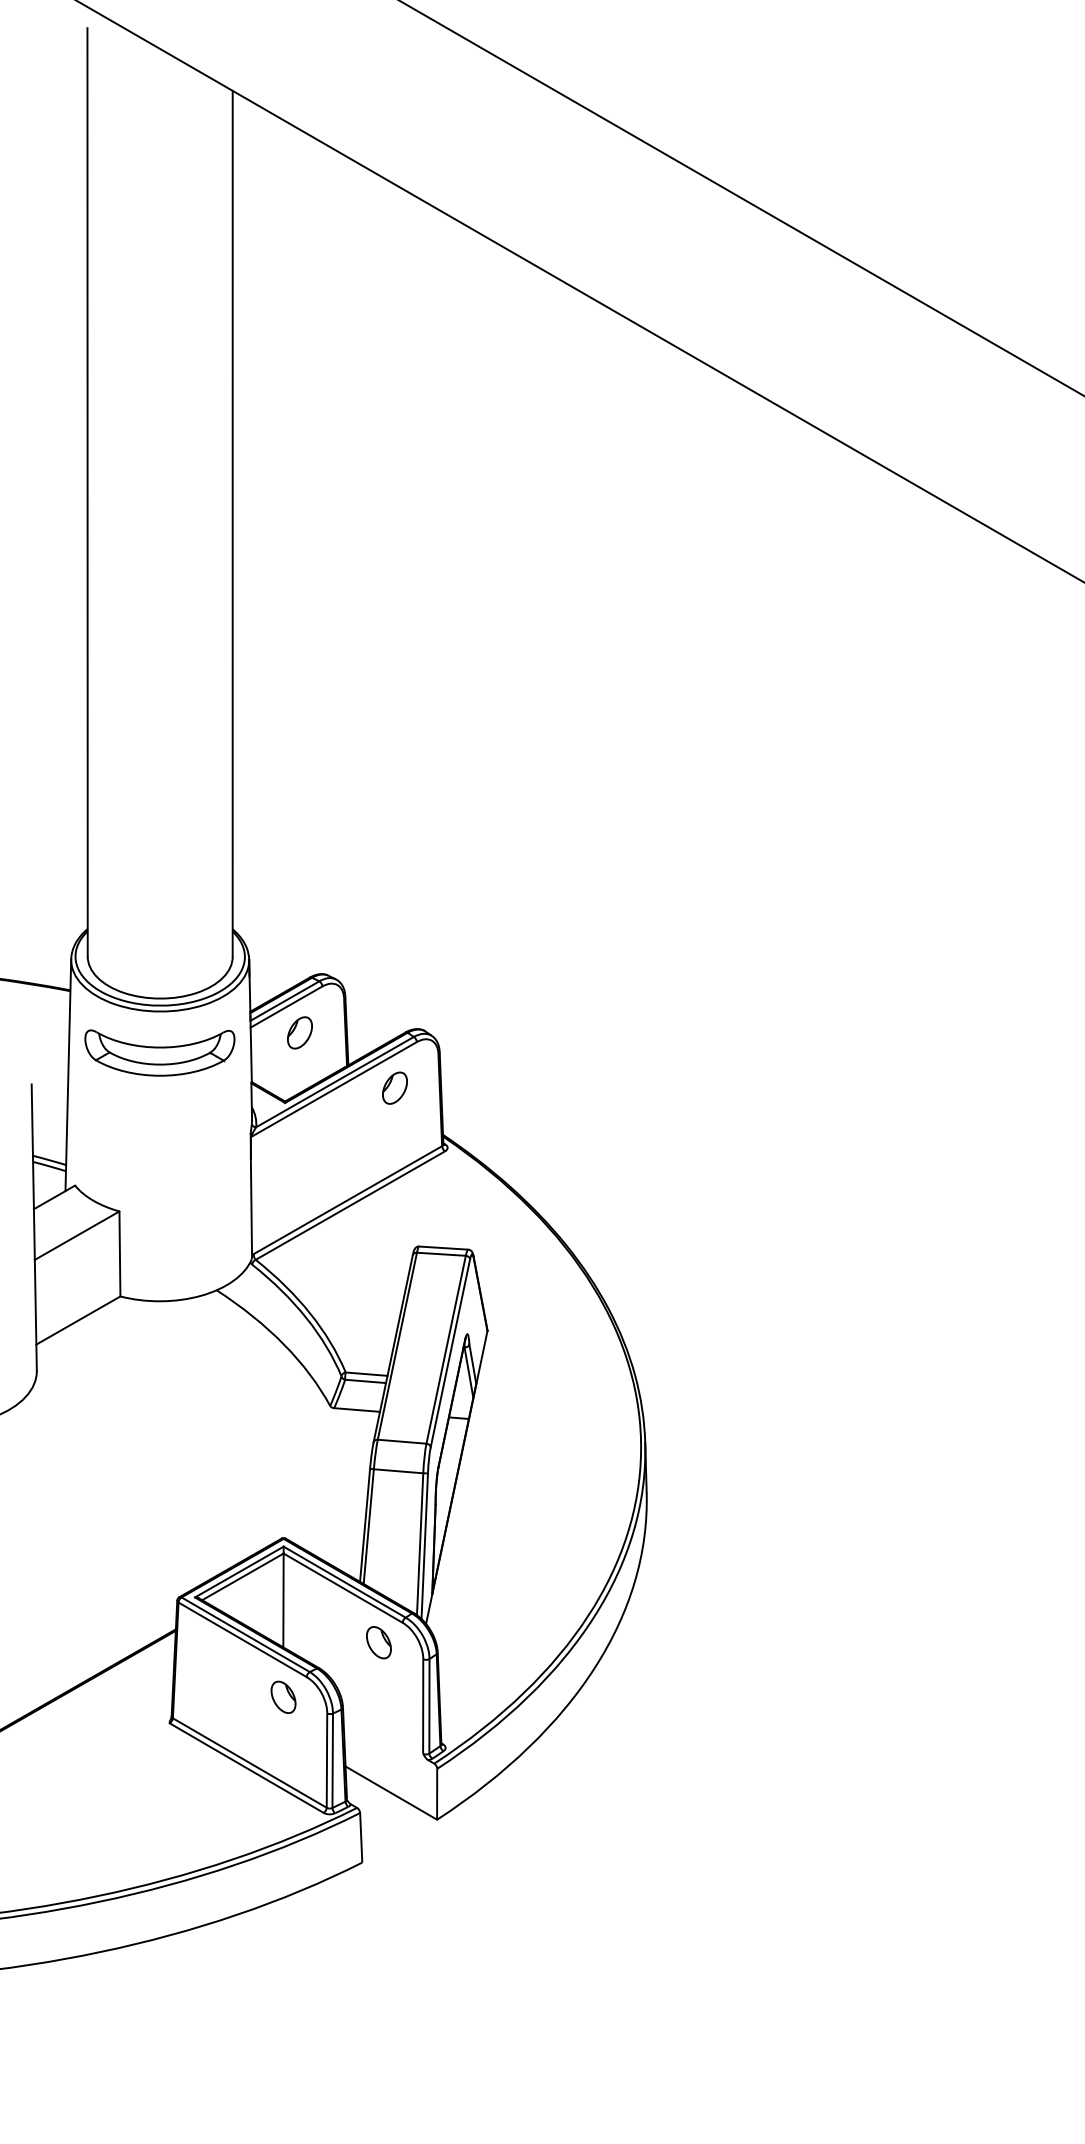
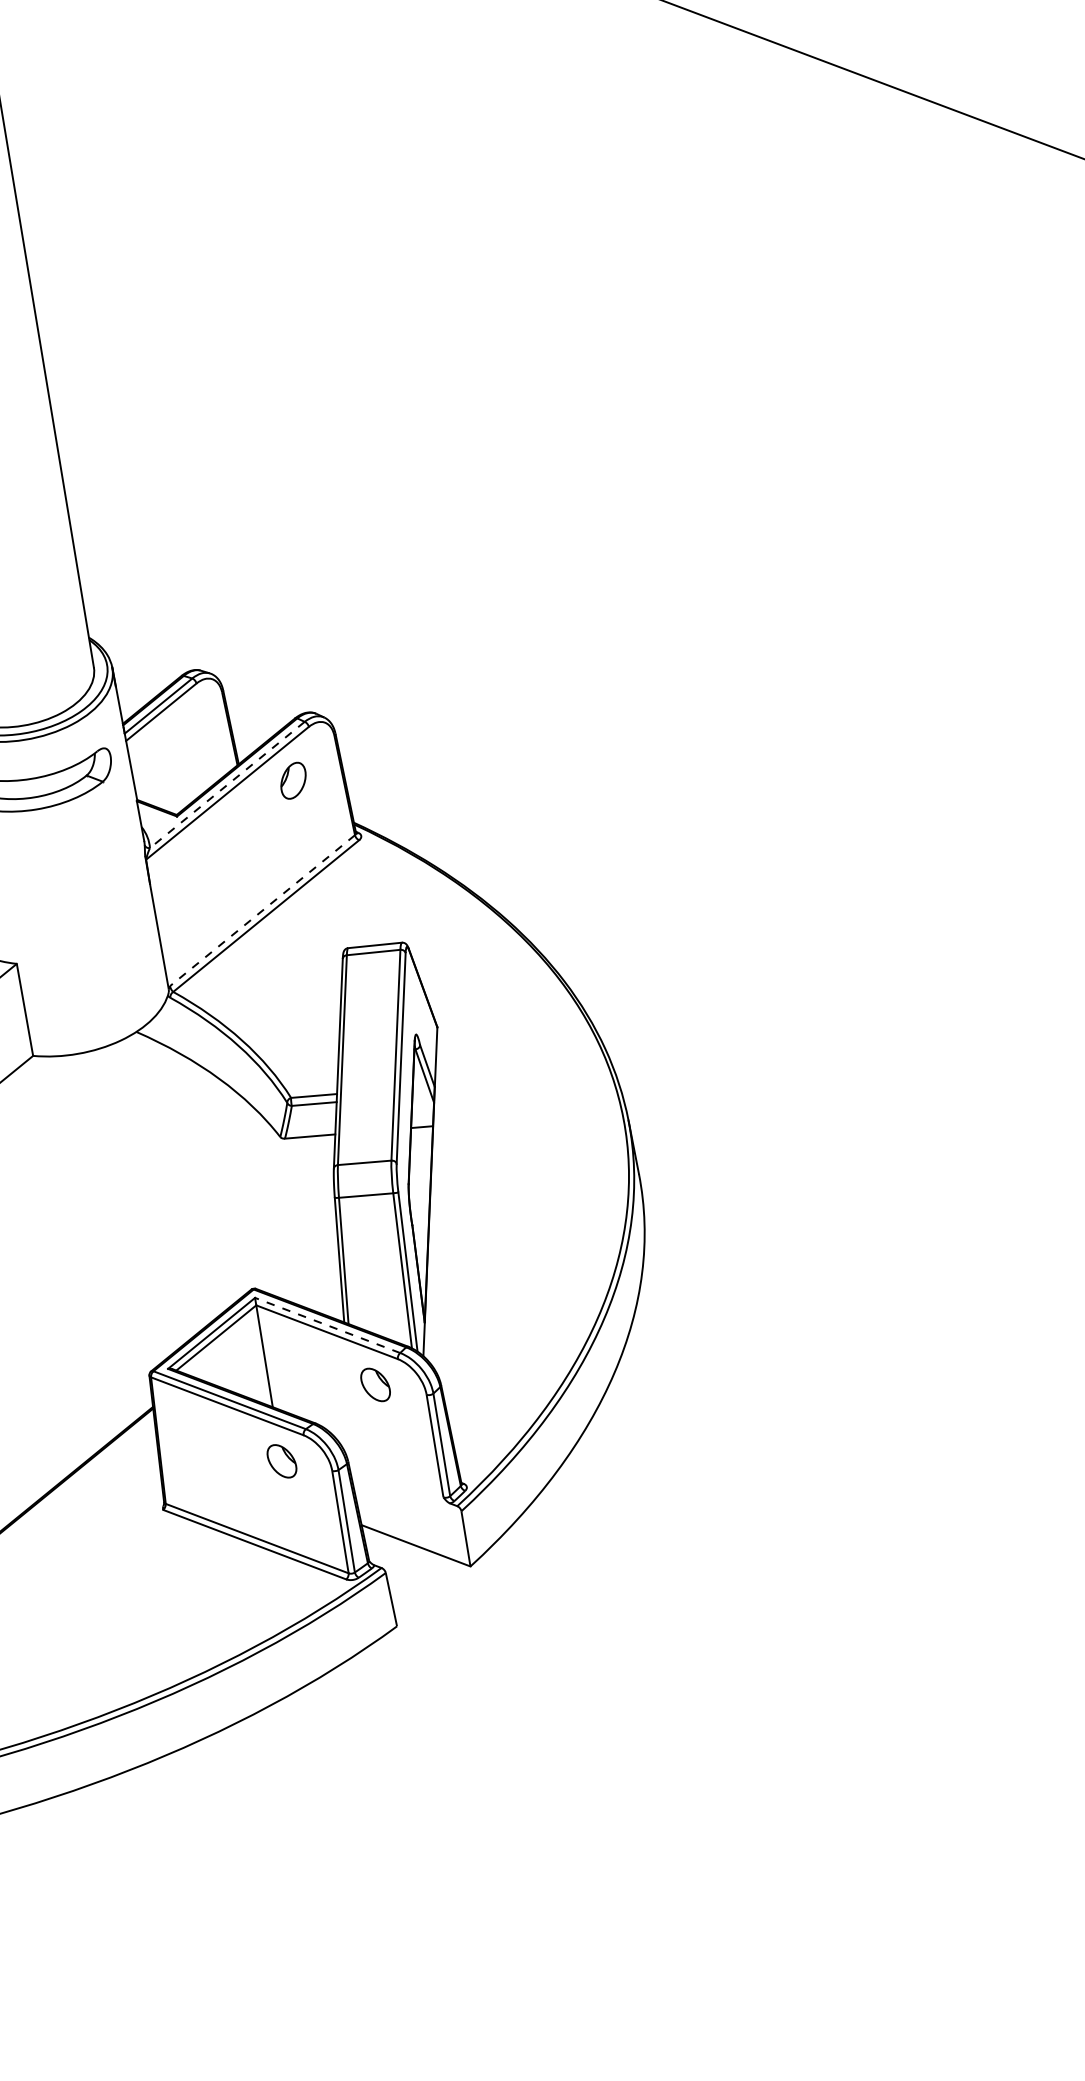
part: (299, 1032) -> (179, 737), removed
line: (334, 1082) -> (226, 785), solid -> dashed
line: (347, 1200) -> (262, 911), solid -> dashed
line: (344, 1582) -> (327, 1325), solid -> dashed

